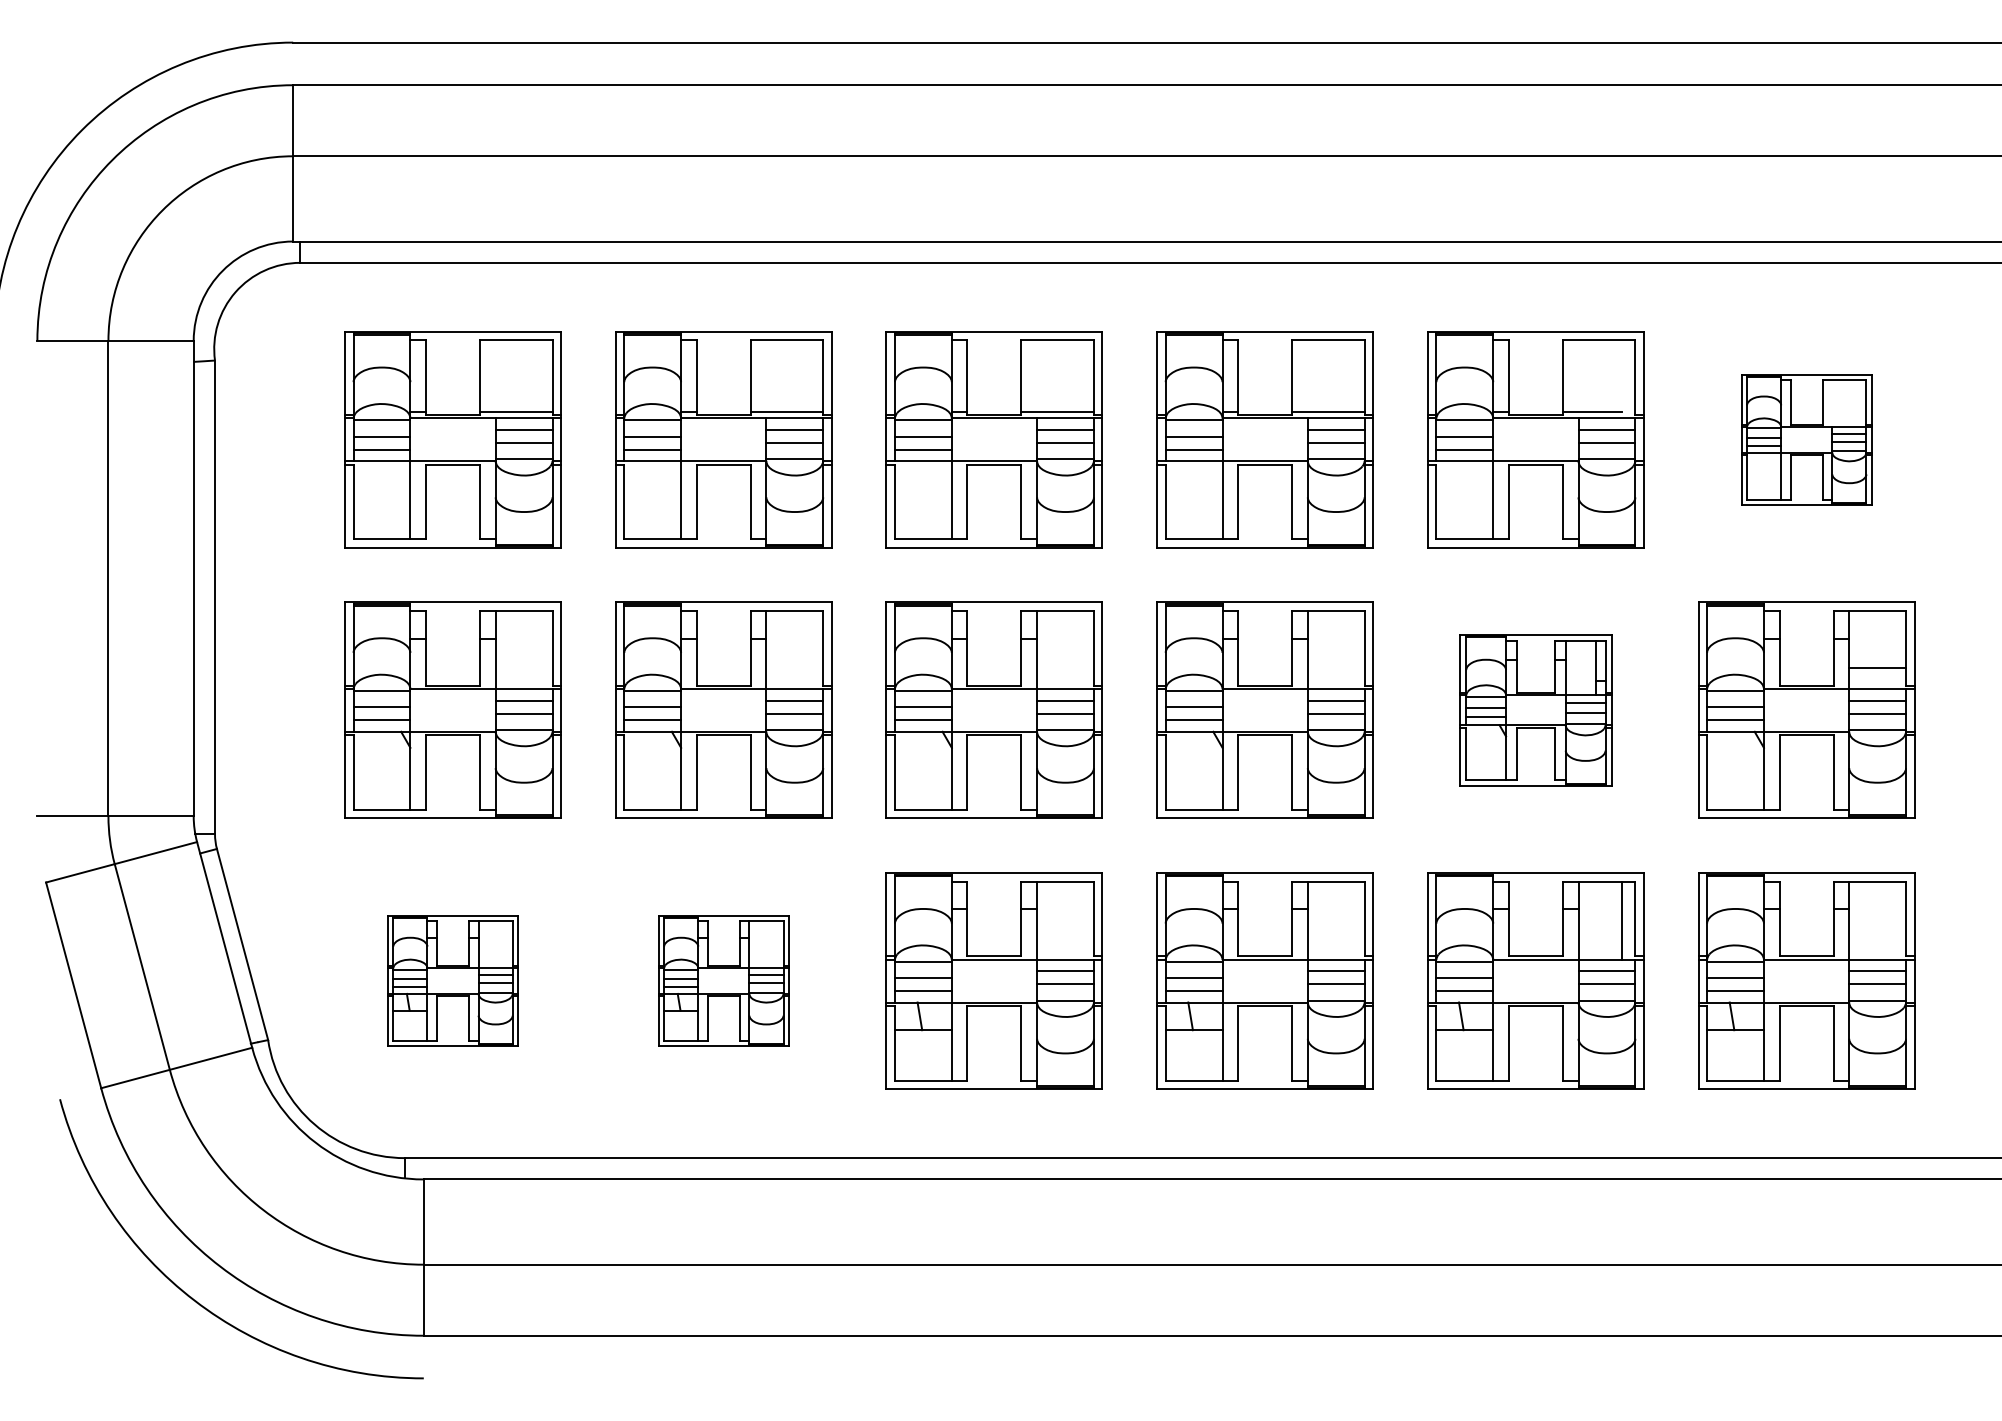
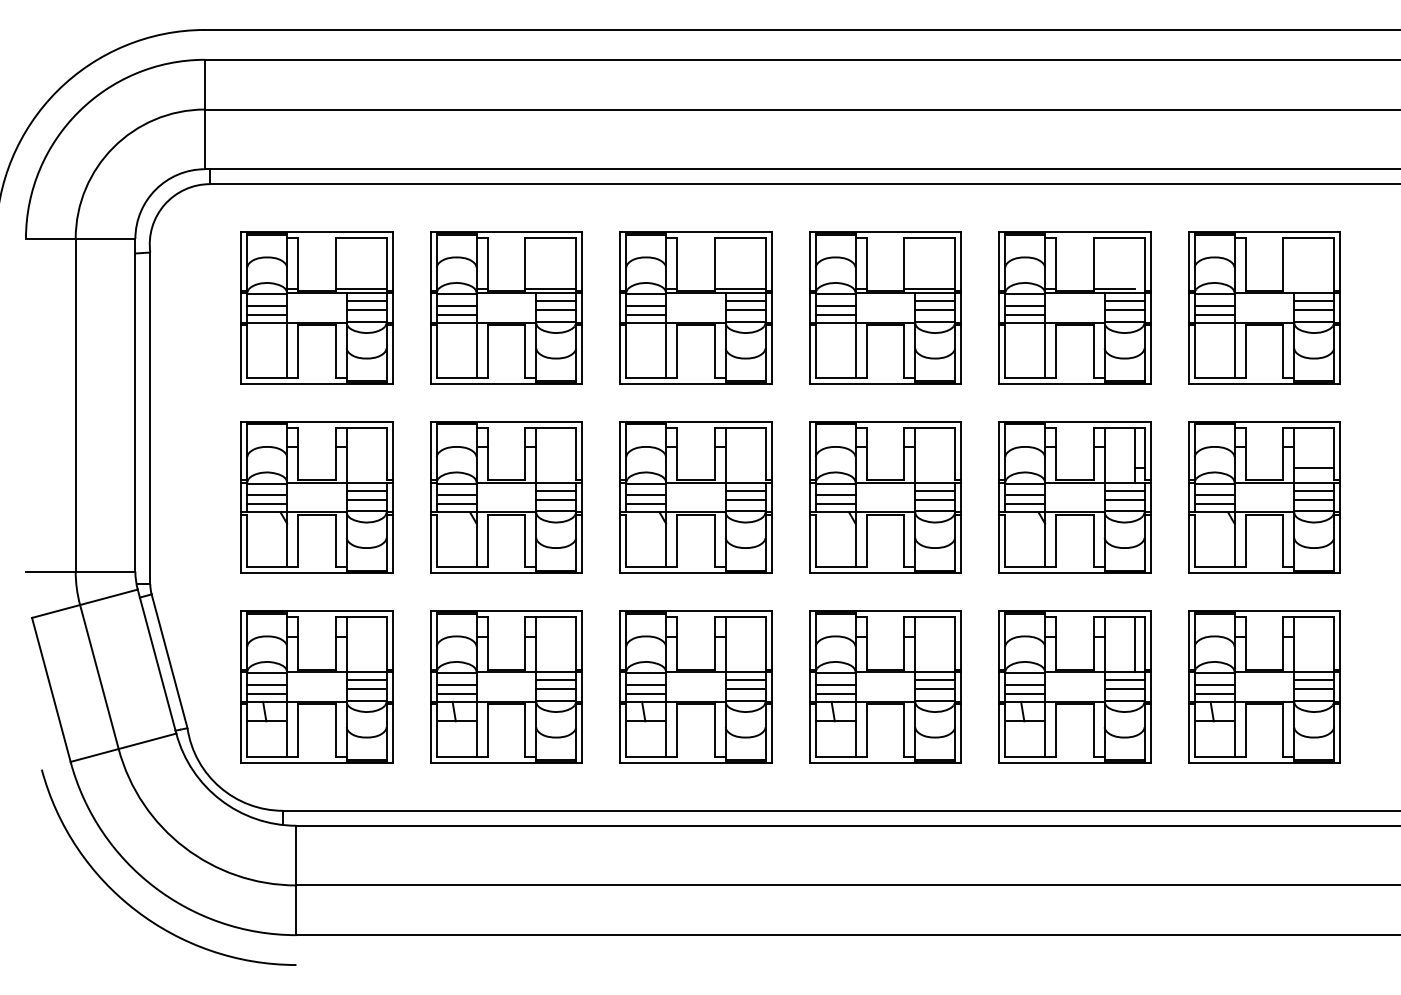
part: (1806, 439) -> (1264, 307), size x1.67
part: (1535, 709) -> (1074, 496), size x1.43
part: (452, 980) -> (316, 686), size x1.67
part: (723, 980) -> (506, 686), size x1.67

